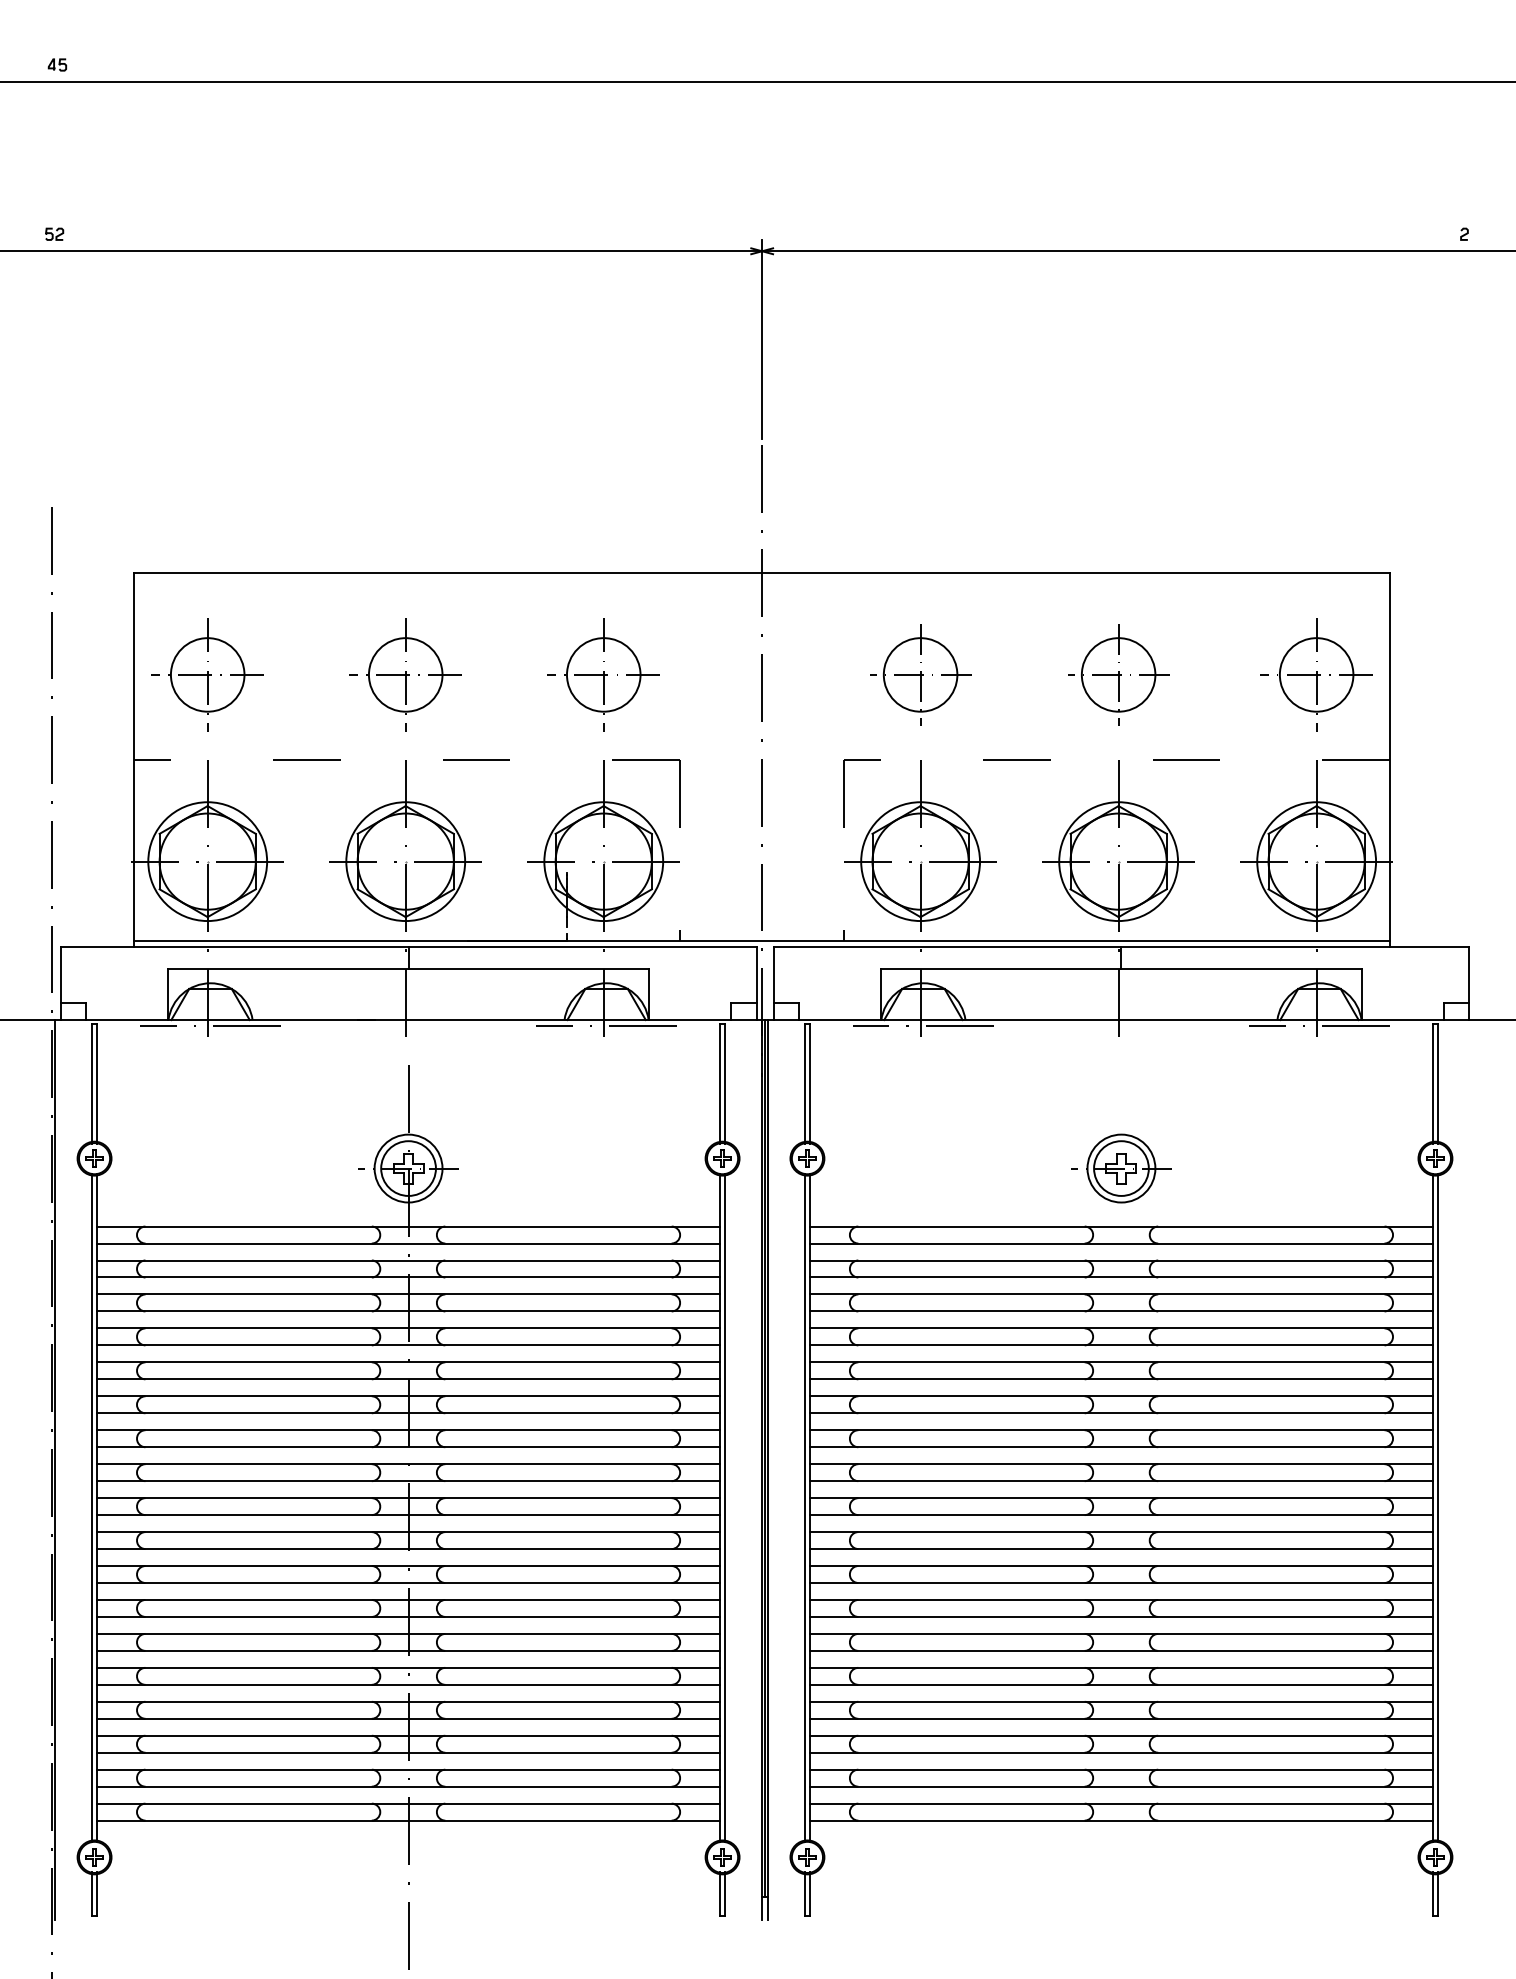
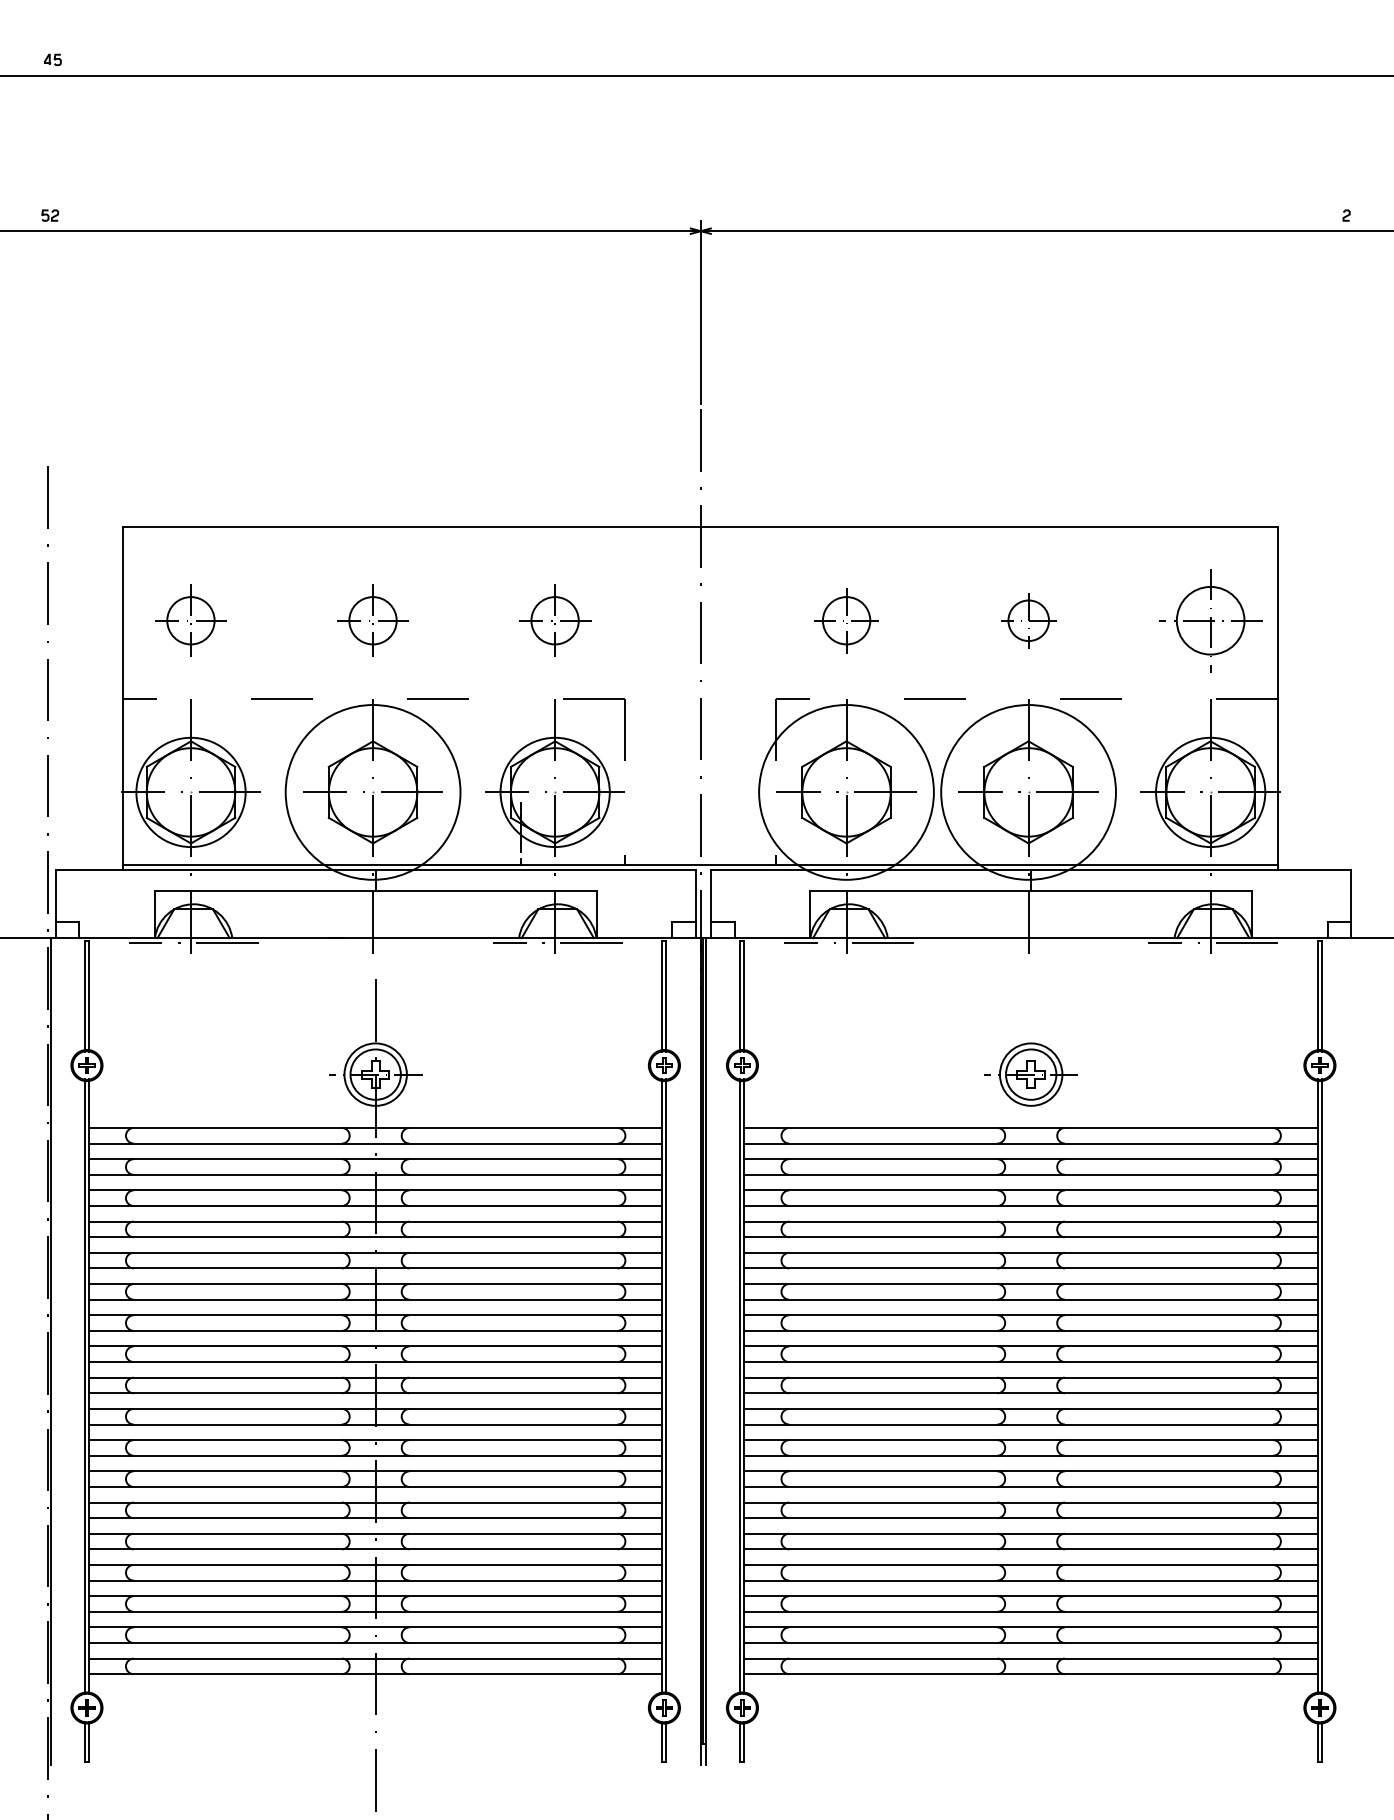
part: (207, 674) -> (190, 620), size x0.7
part: (405, 674) -> (372, 620), size x0.7
part: (603, 674) -> (554, 620), size x0.7
part: (920, 674) -> (846, 620), size x0.7
part: (1118, 674) -> (1028, 620), size x0.6
circle: (405, 861) -> (372, 792), size x1.6
circle: (920, 861) -> (846, 792), size x1.6
circle: (1118, 861) -> (1028, 792), size x1.6

